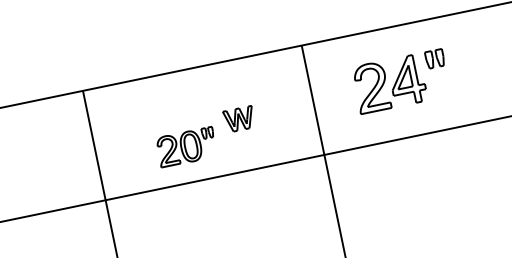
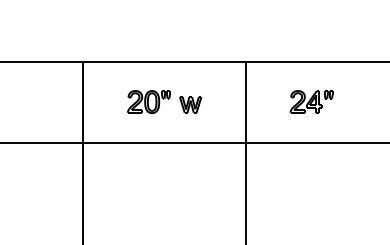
part: (401, 81) -> (311, 101), size x0.62
part: (185, 146) -> (148, 101), moved

